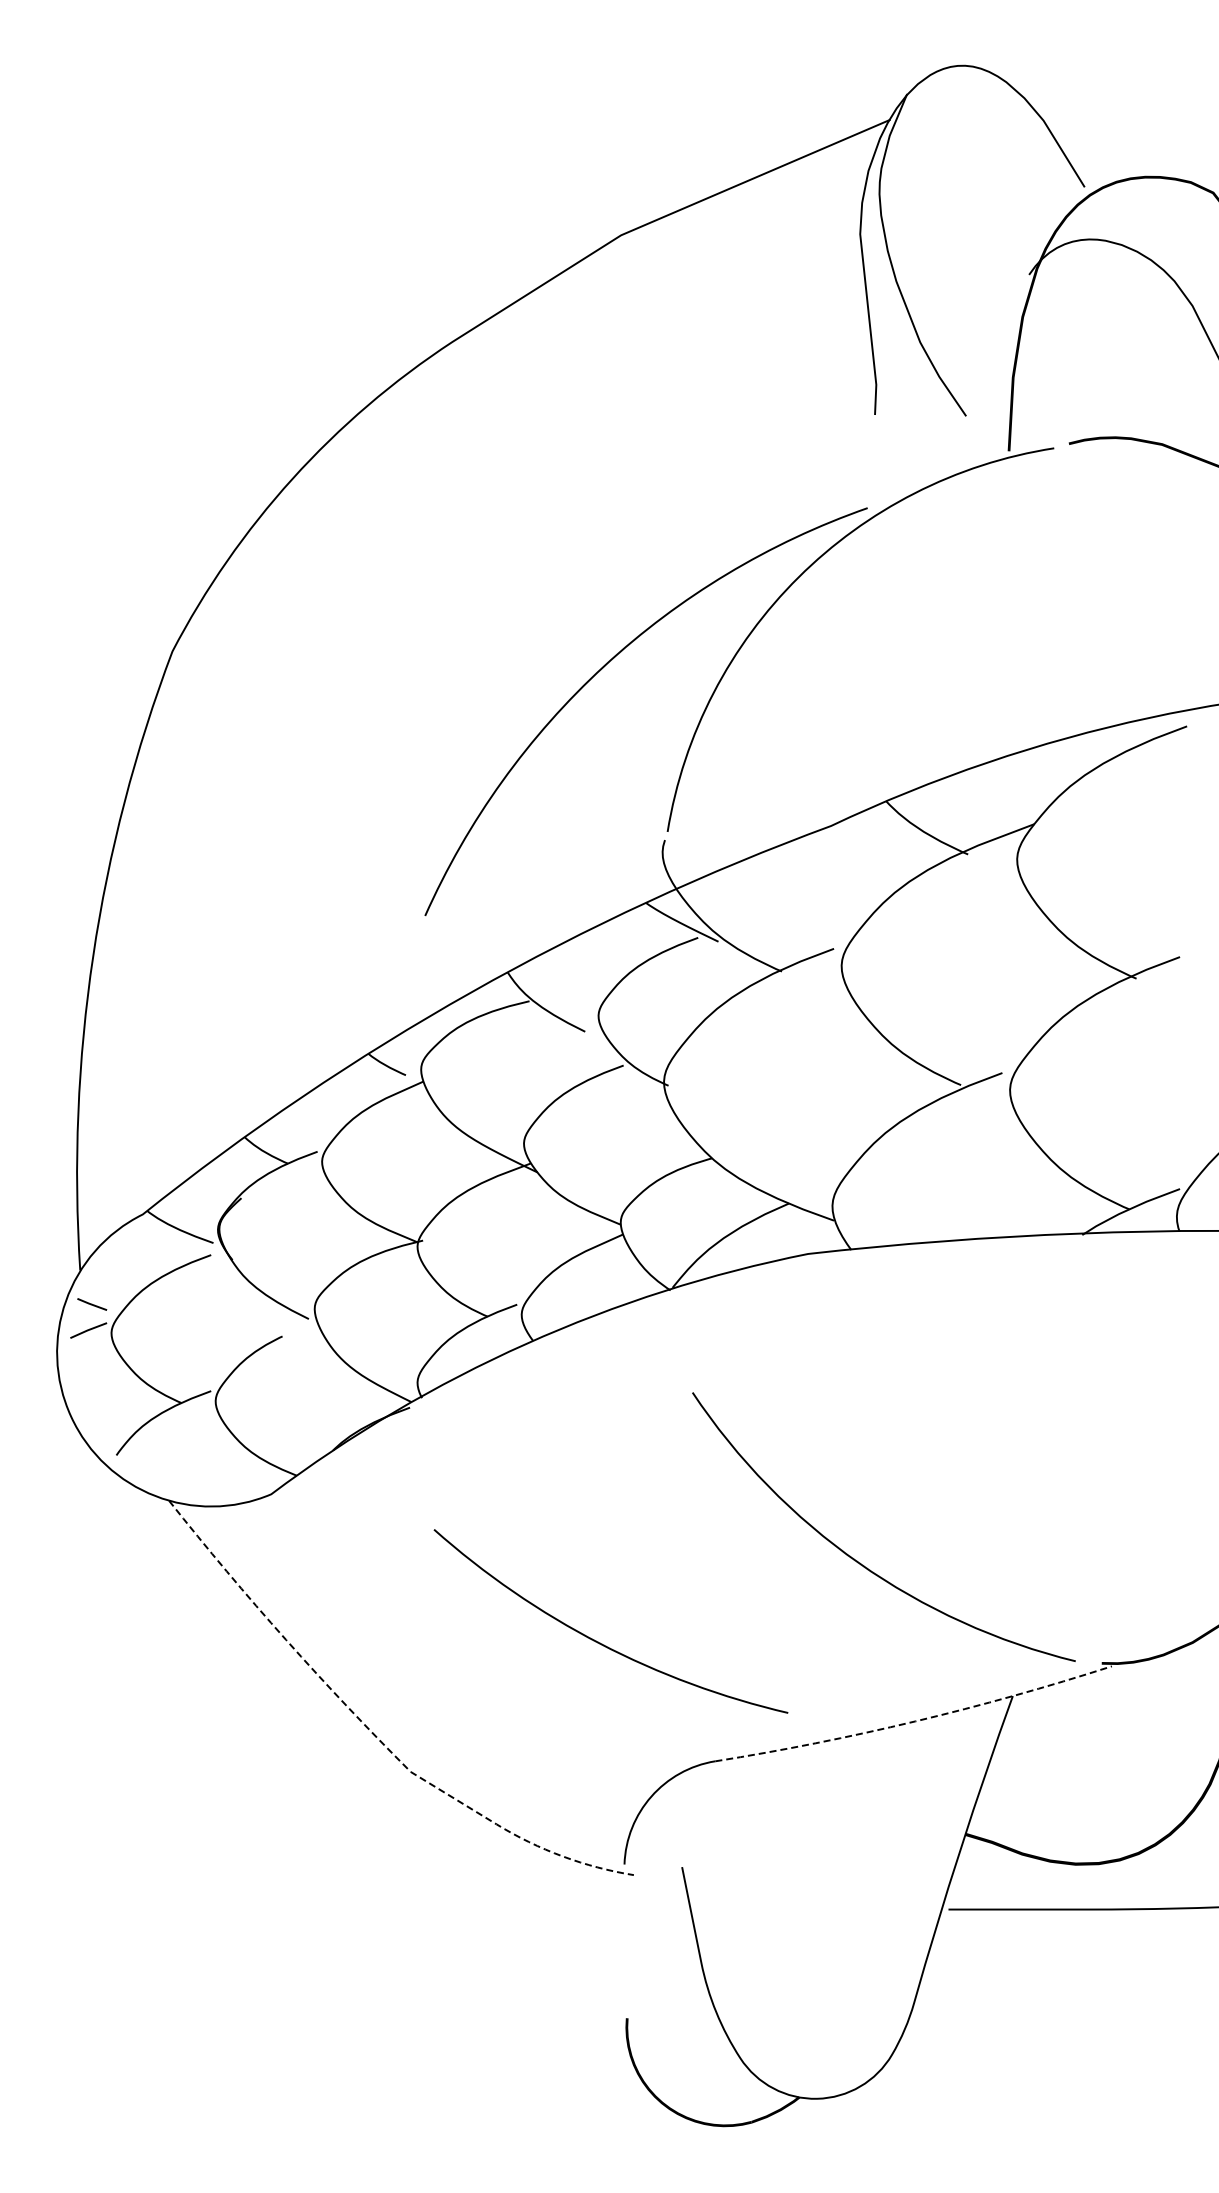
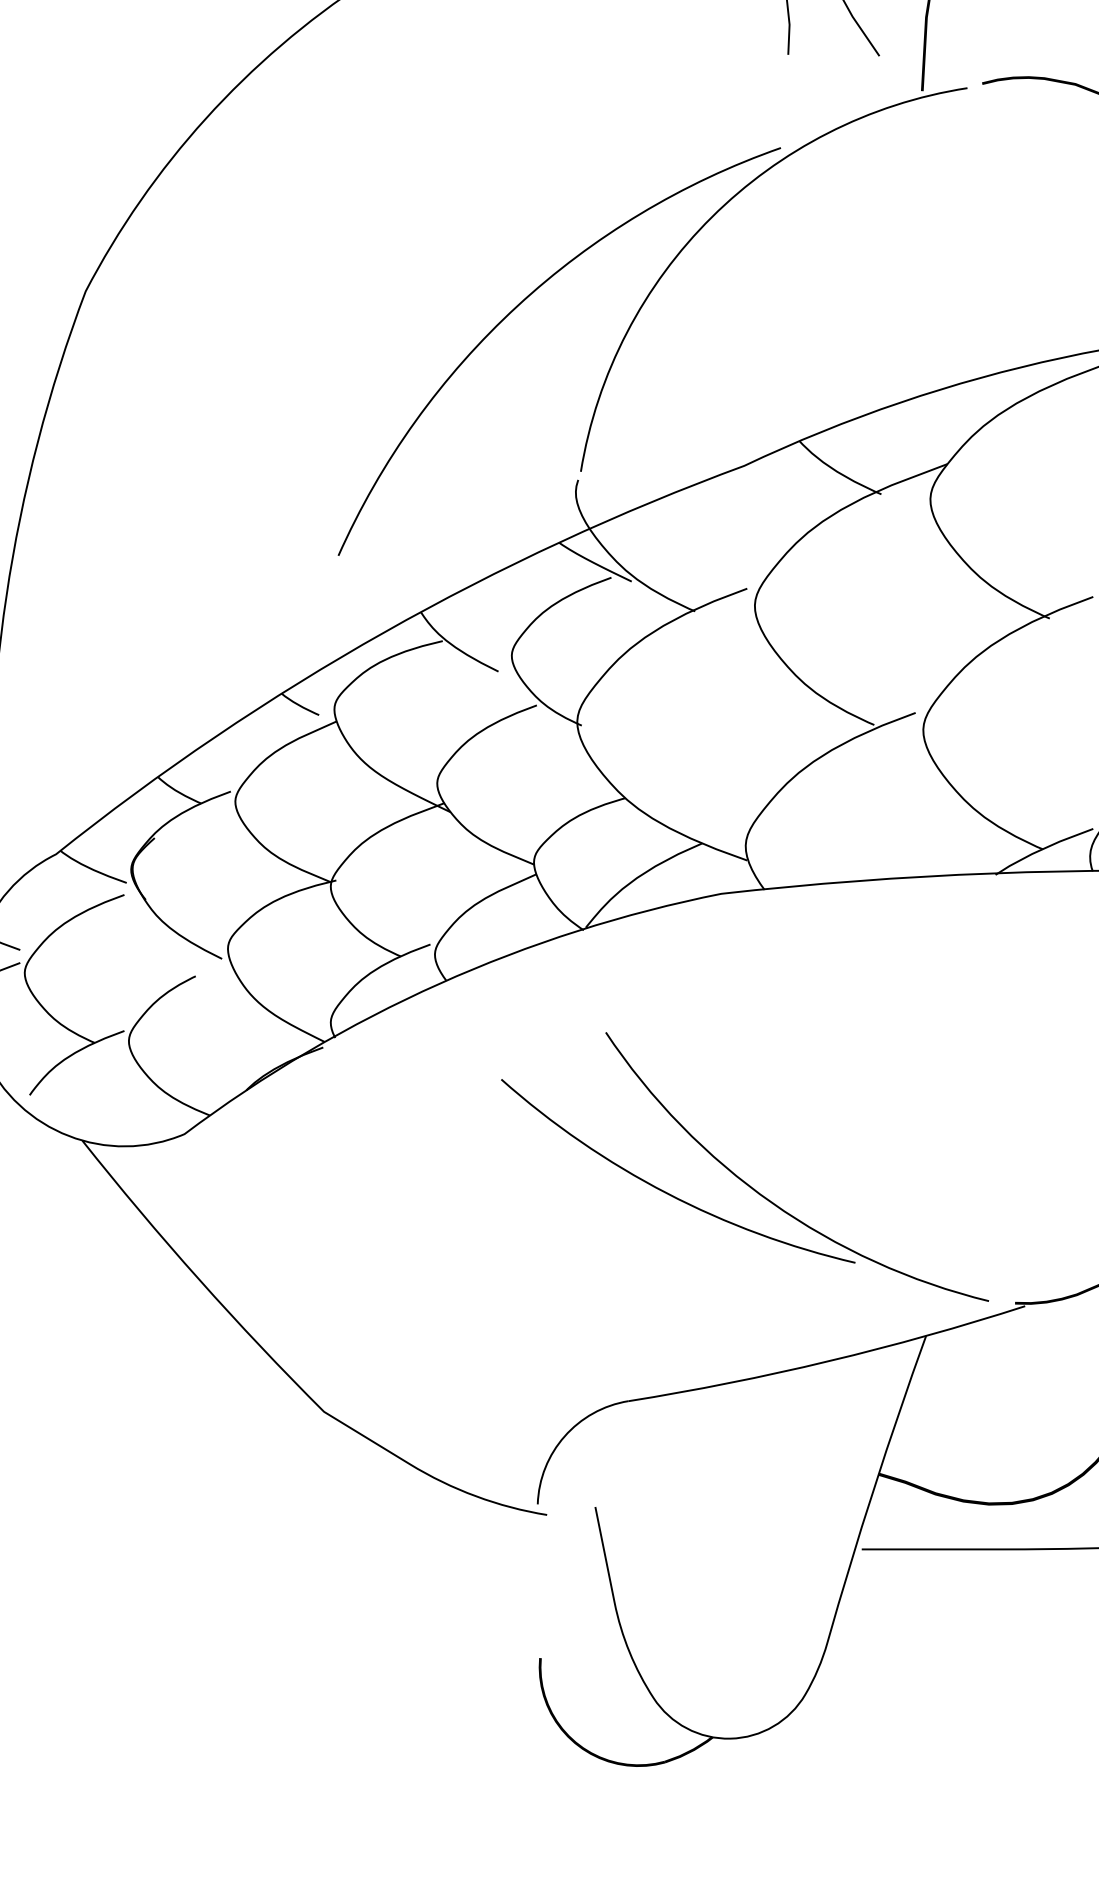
arc: (600, 1642) -> (667, 1192), moved
arc: (915, 1721) -> (828, 1361), dashed -> solid
line: (372, 1733) -> (285, 1373), dashed -> solid

